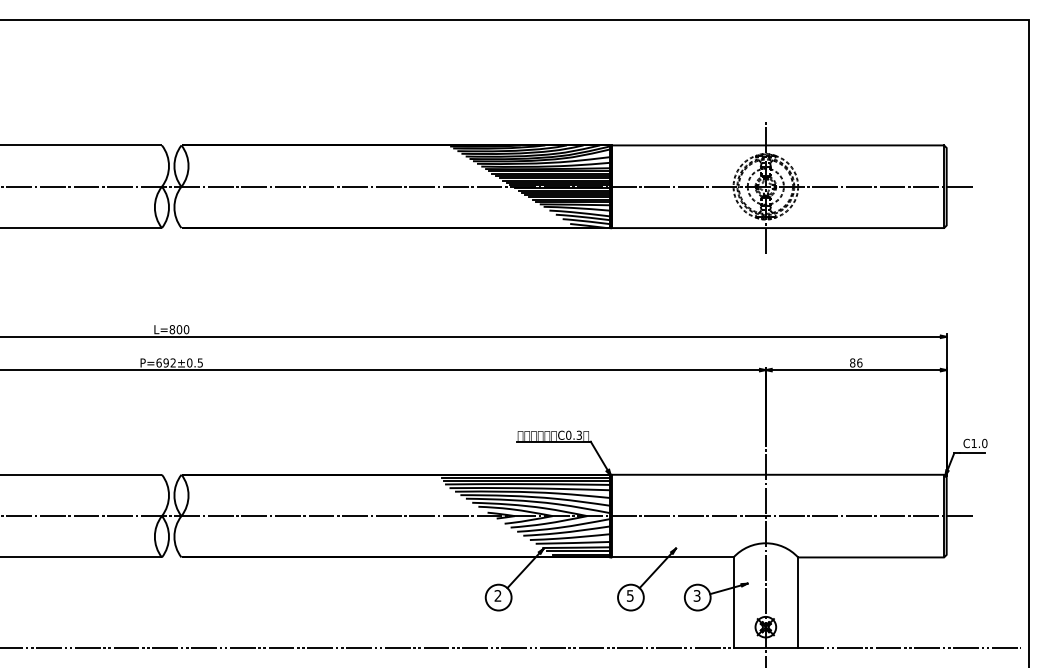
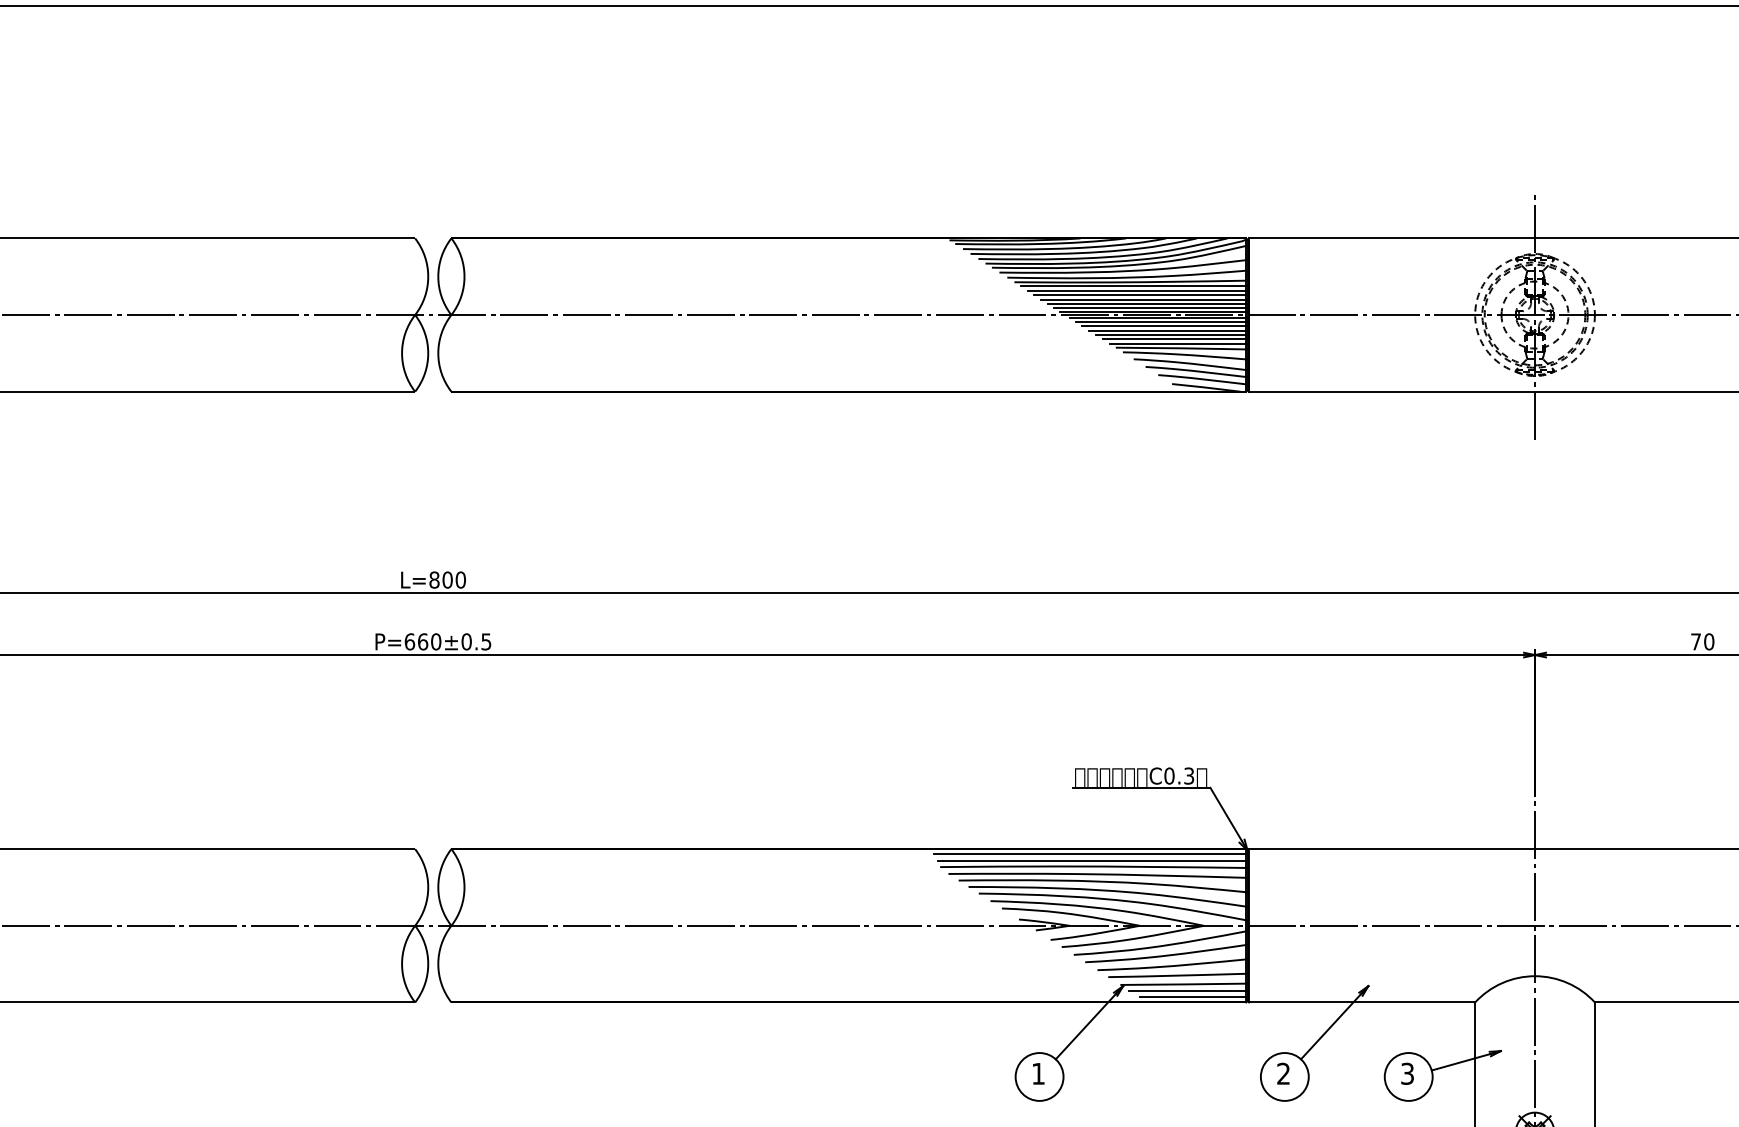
text: (169, 362) -> (429, 640), P=692±0.5 -> P=660±0.5
text: (856, 362) -> (1703, 640), 86 -> 70
text: (497, 595) -> (1037, 1073), 2 -> 1
text: (630, 595) -> (1284, 1073), 5 -> 2

